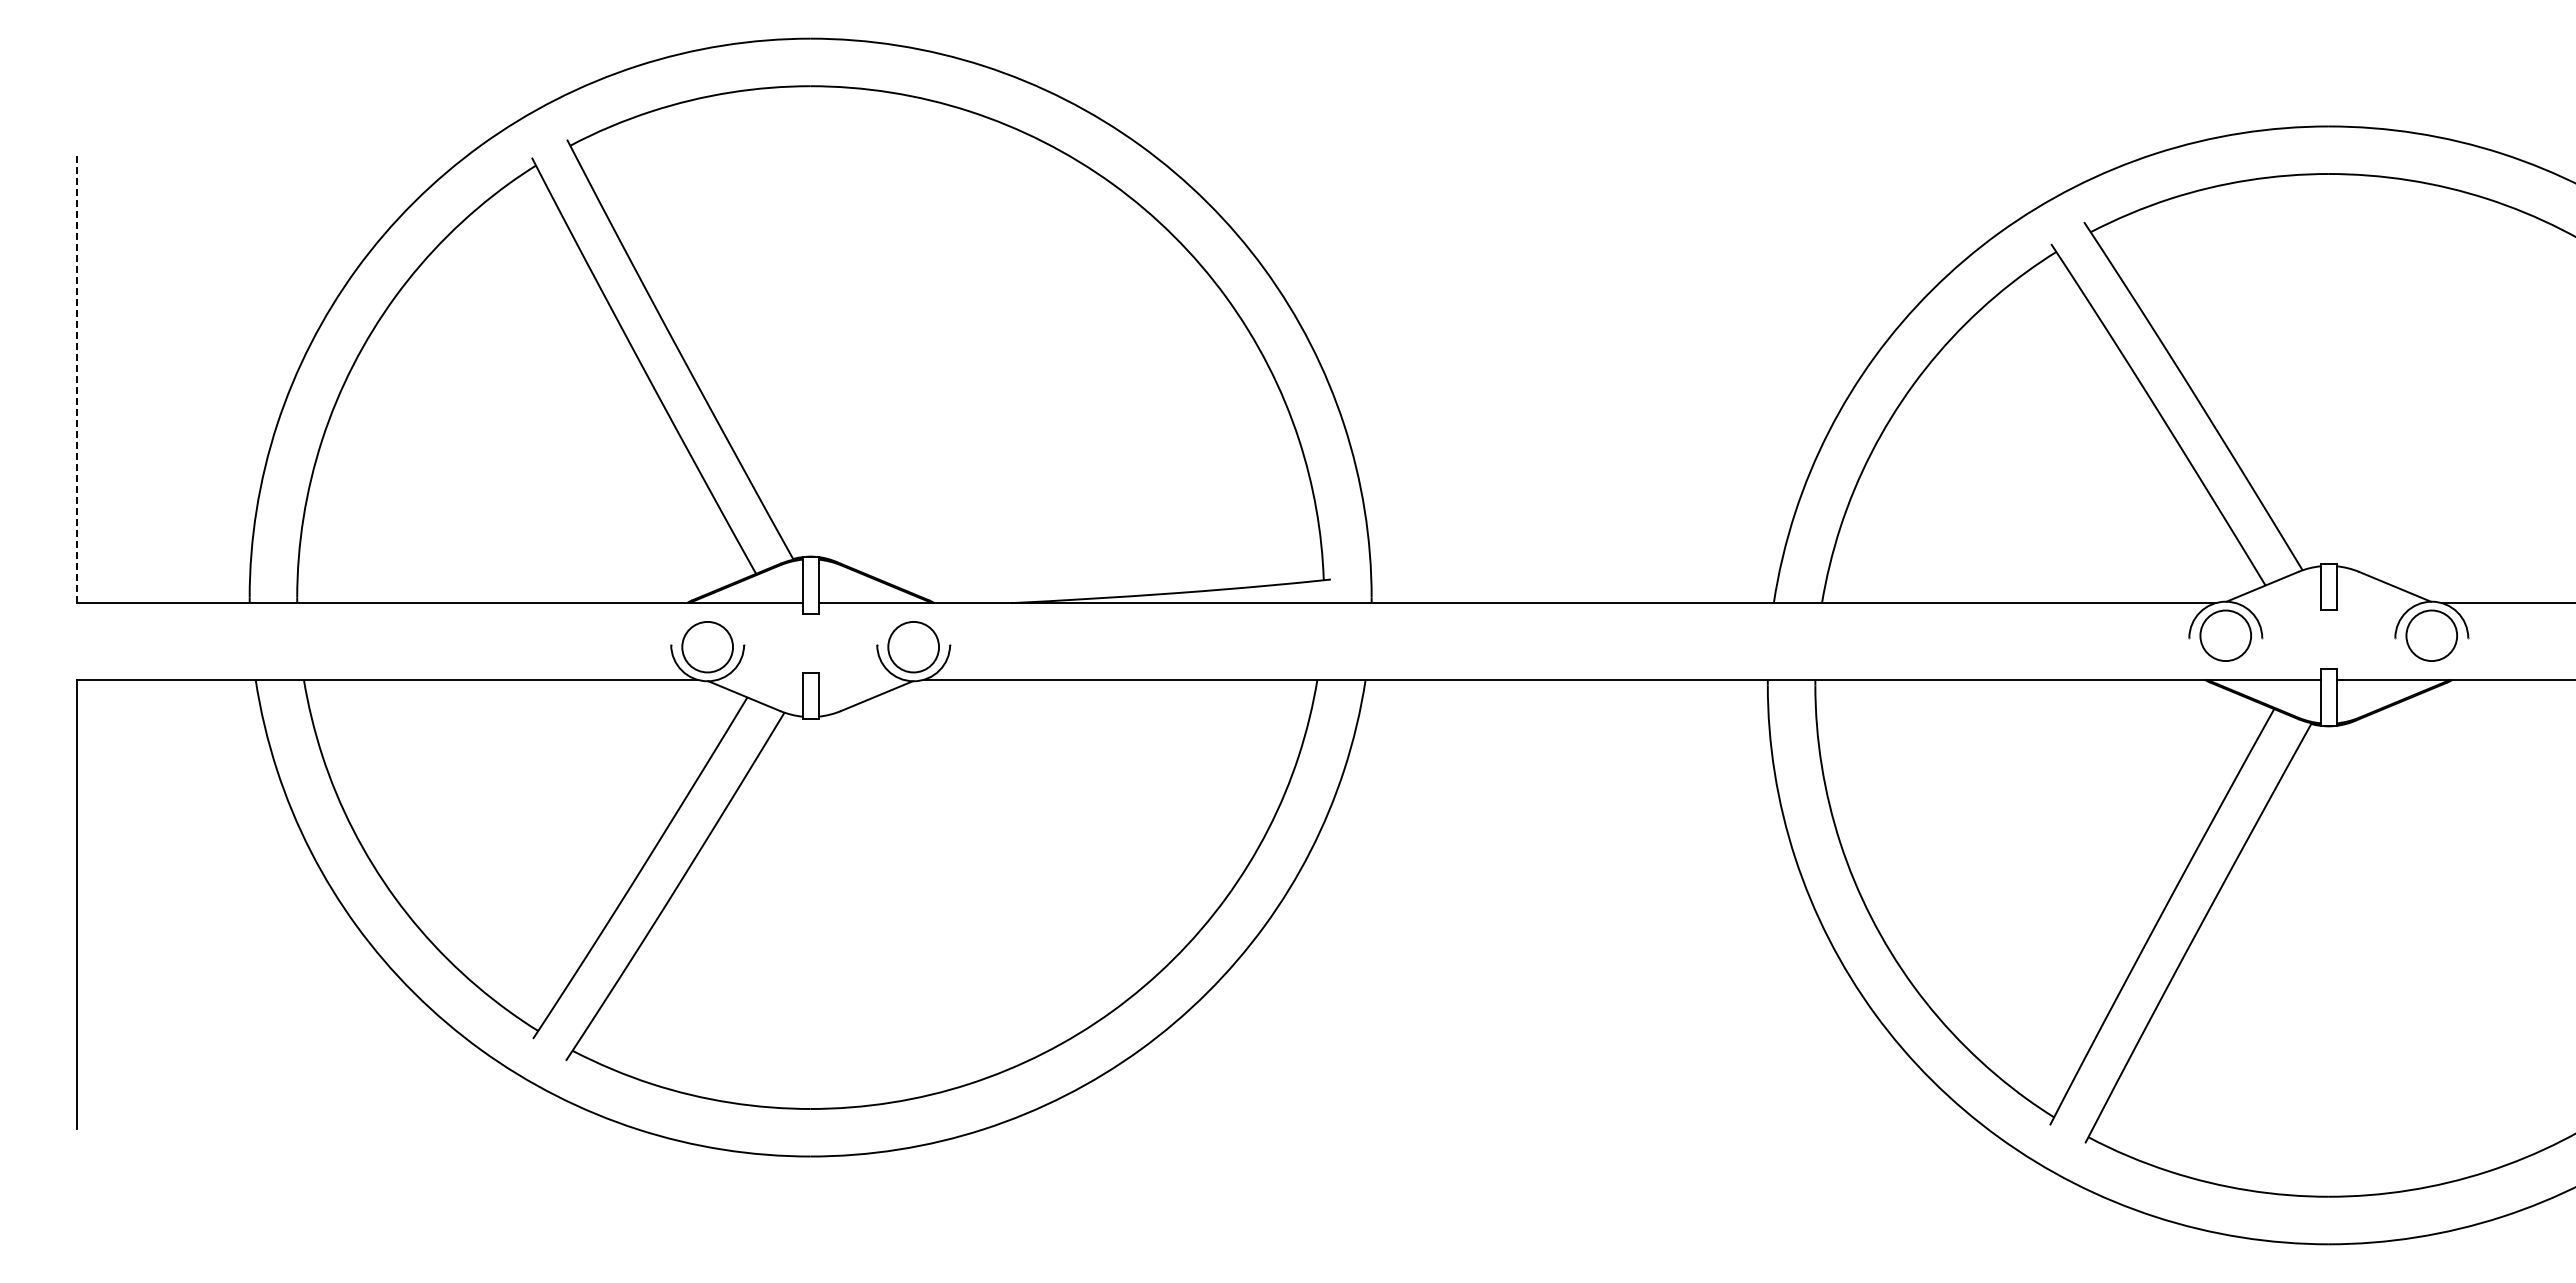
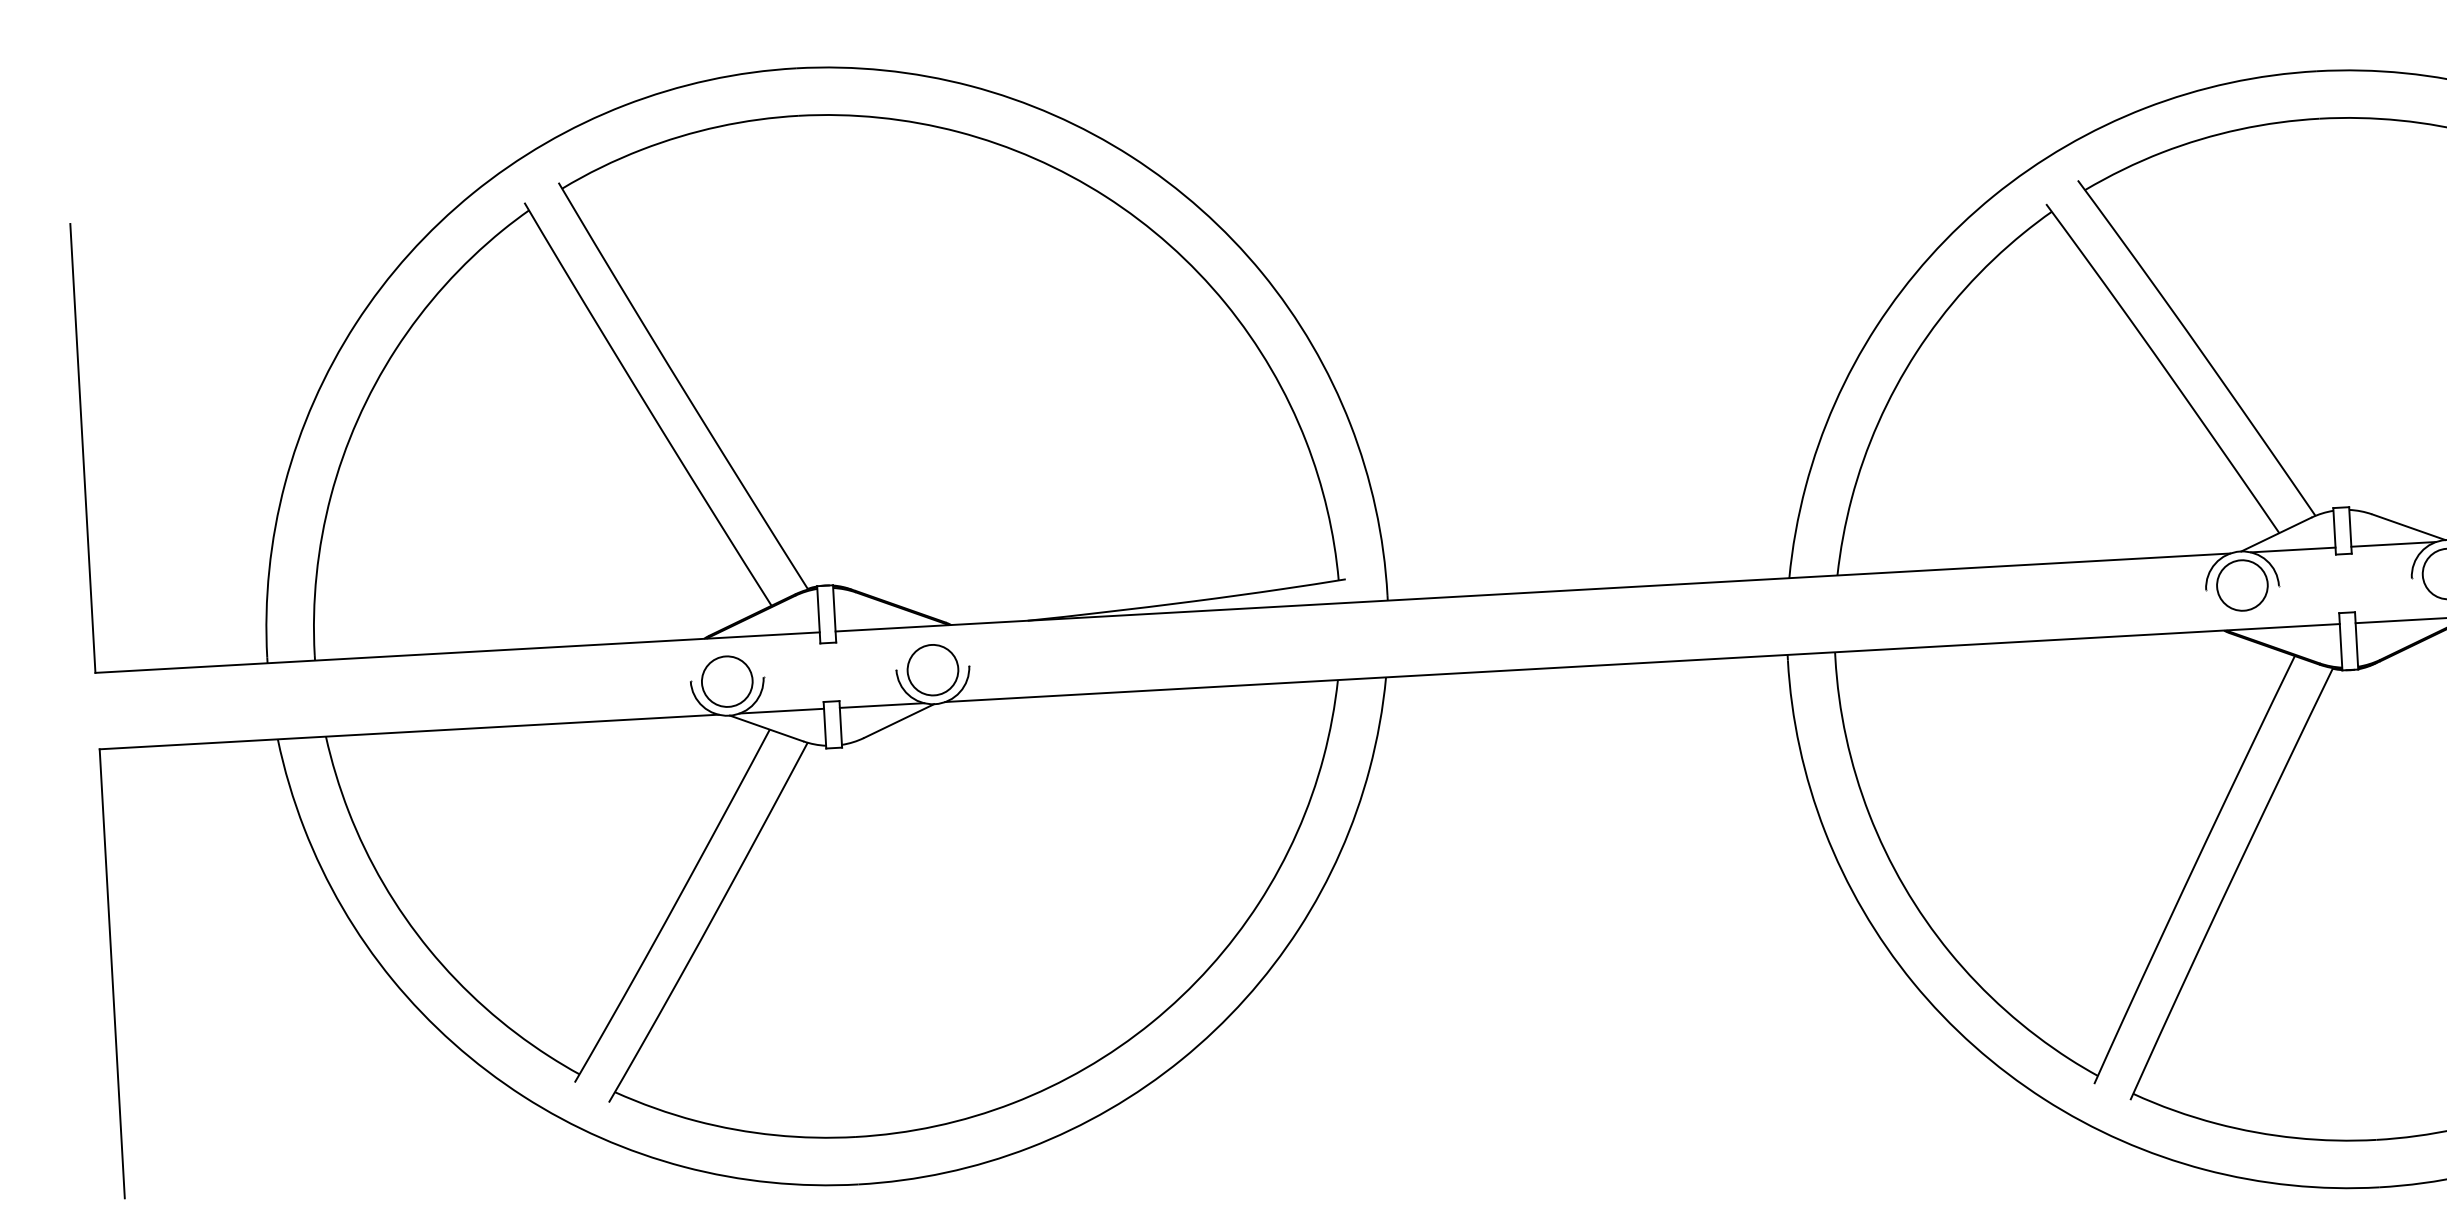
line: (77, 378) -> (83, 448), dashed -> solid
line: (2278, 603) -> (2293, 550), added
line: (2378, 603) -> (2393, 544), added
line: (760, 679) -> (781, 710), added
line: (860, 679) -> (881, 705), added

